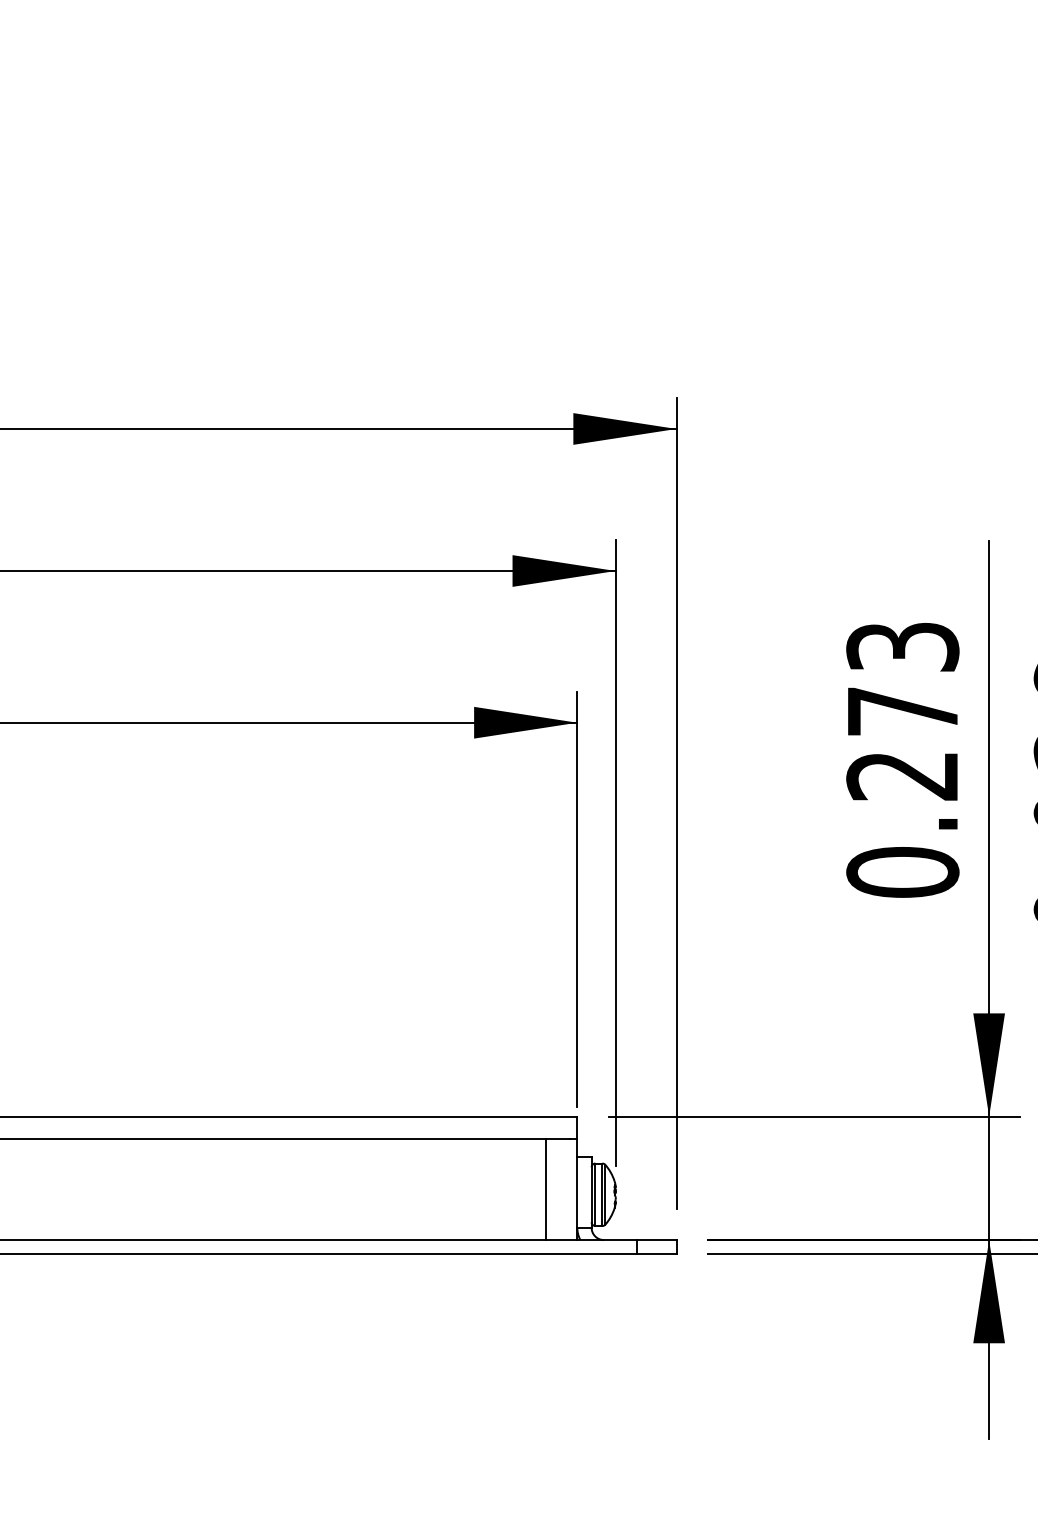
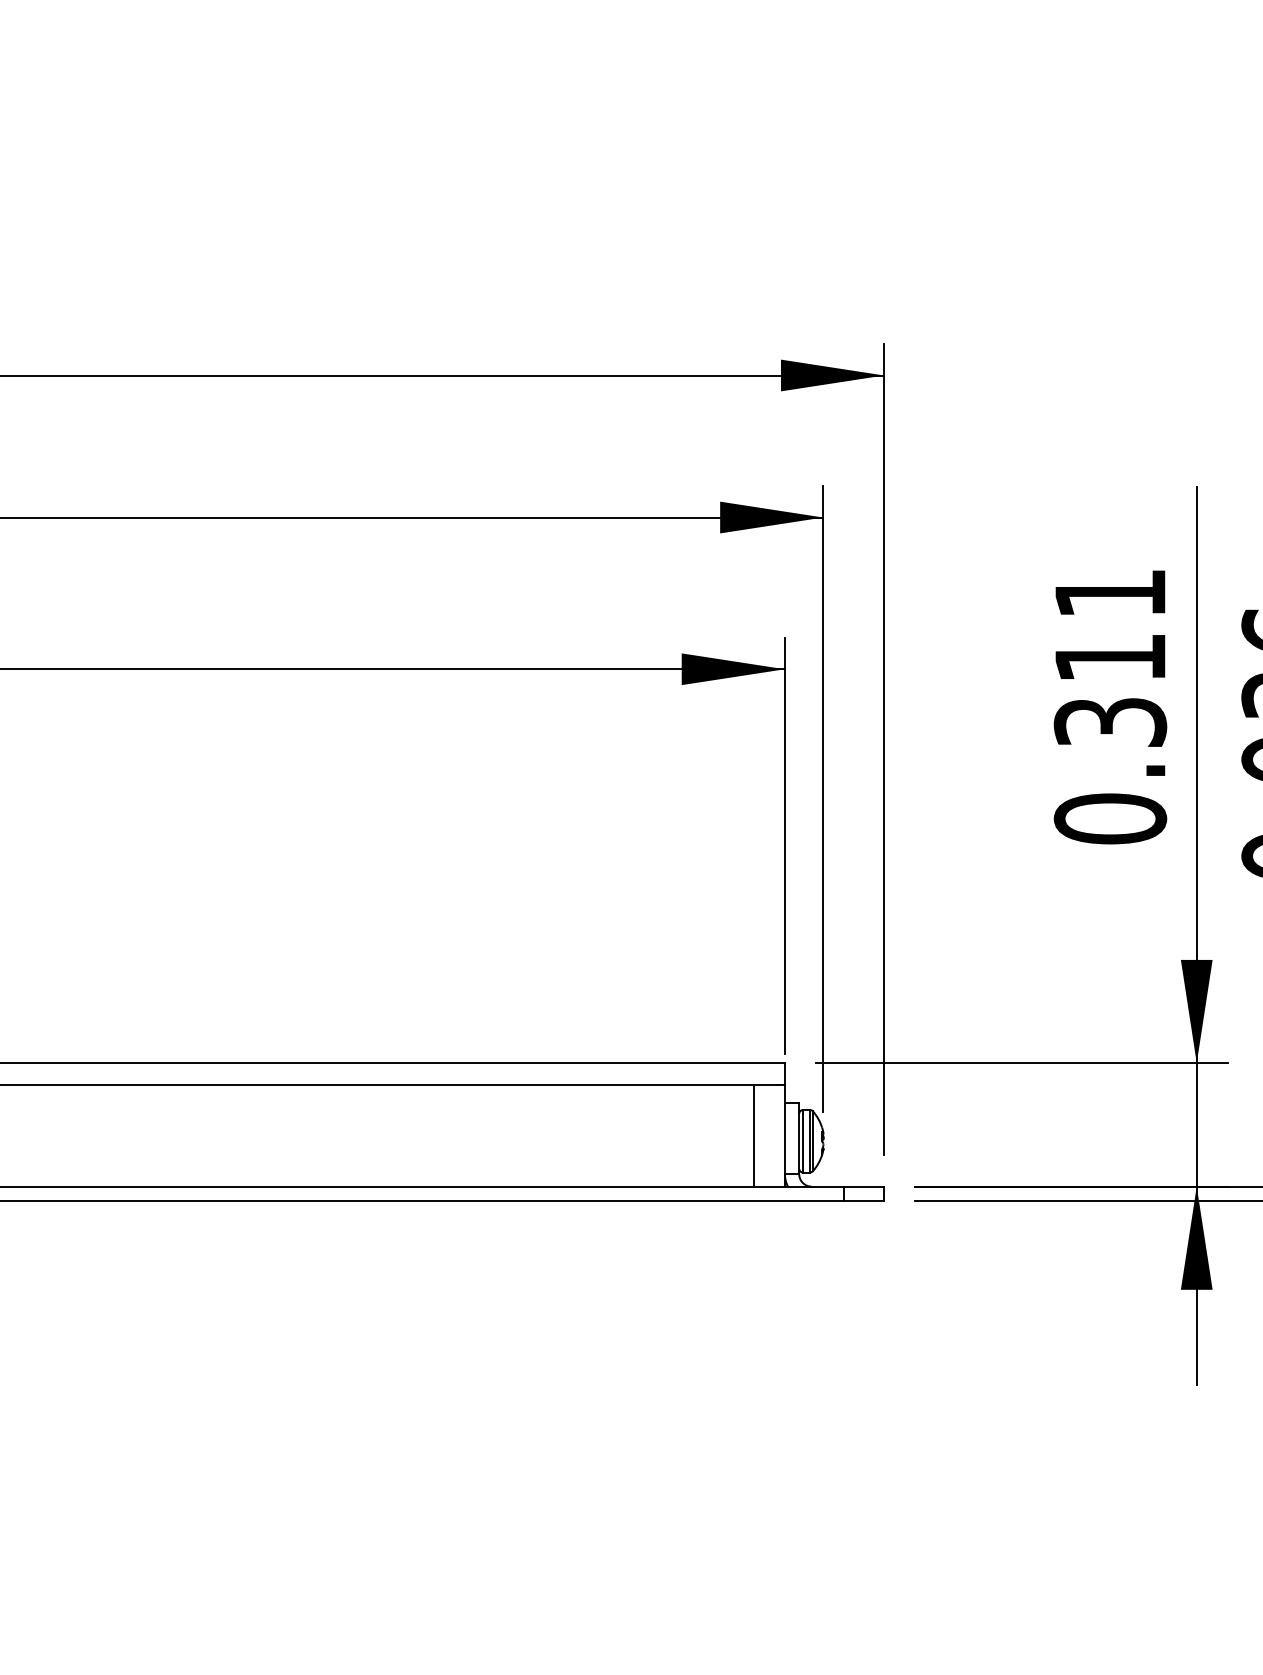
text: (902, 711) -> (1110, 658), 0.273 -> 0.311

